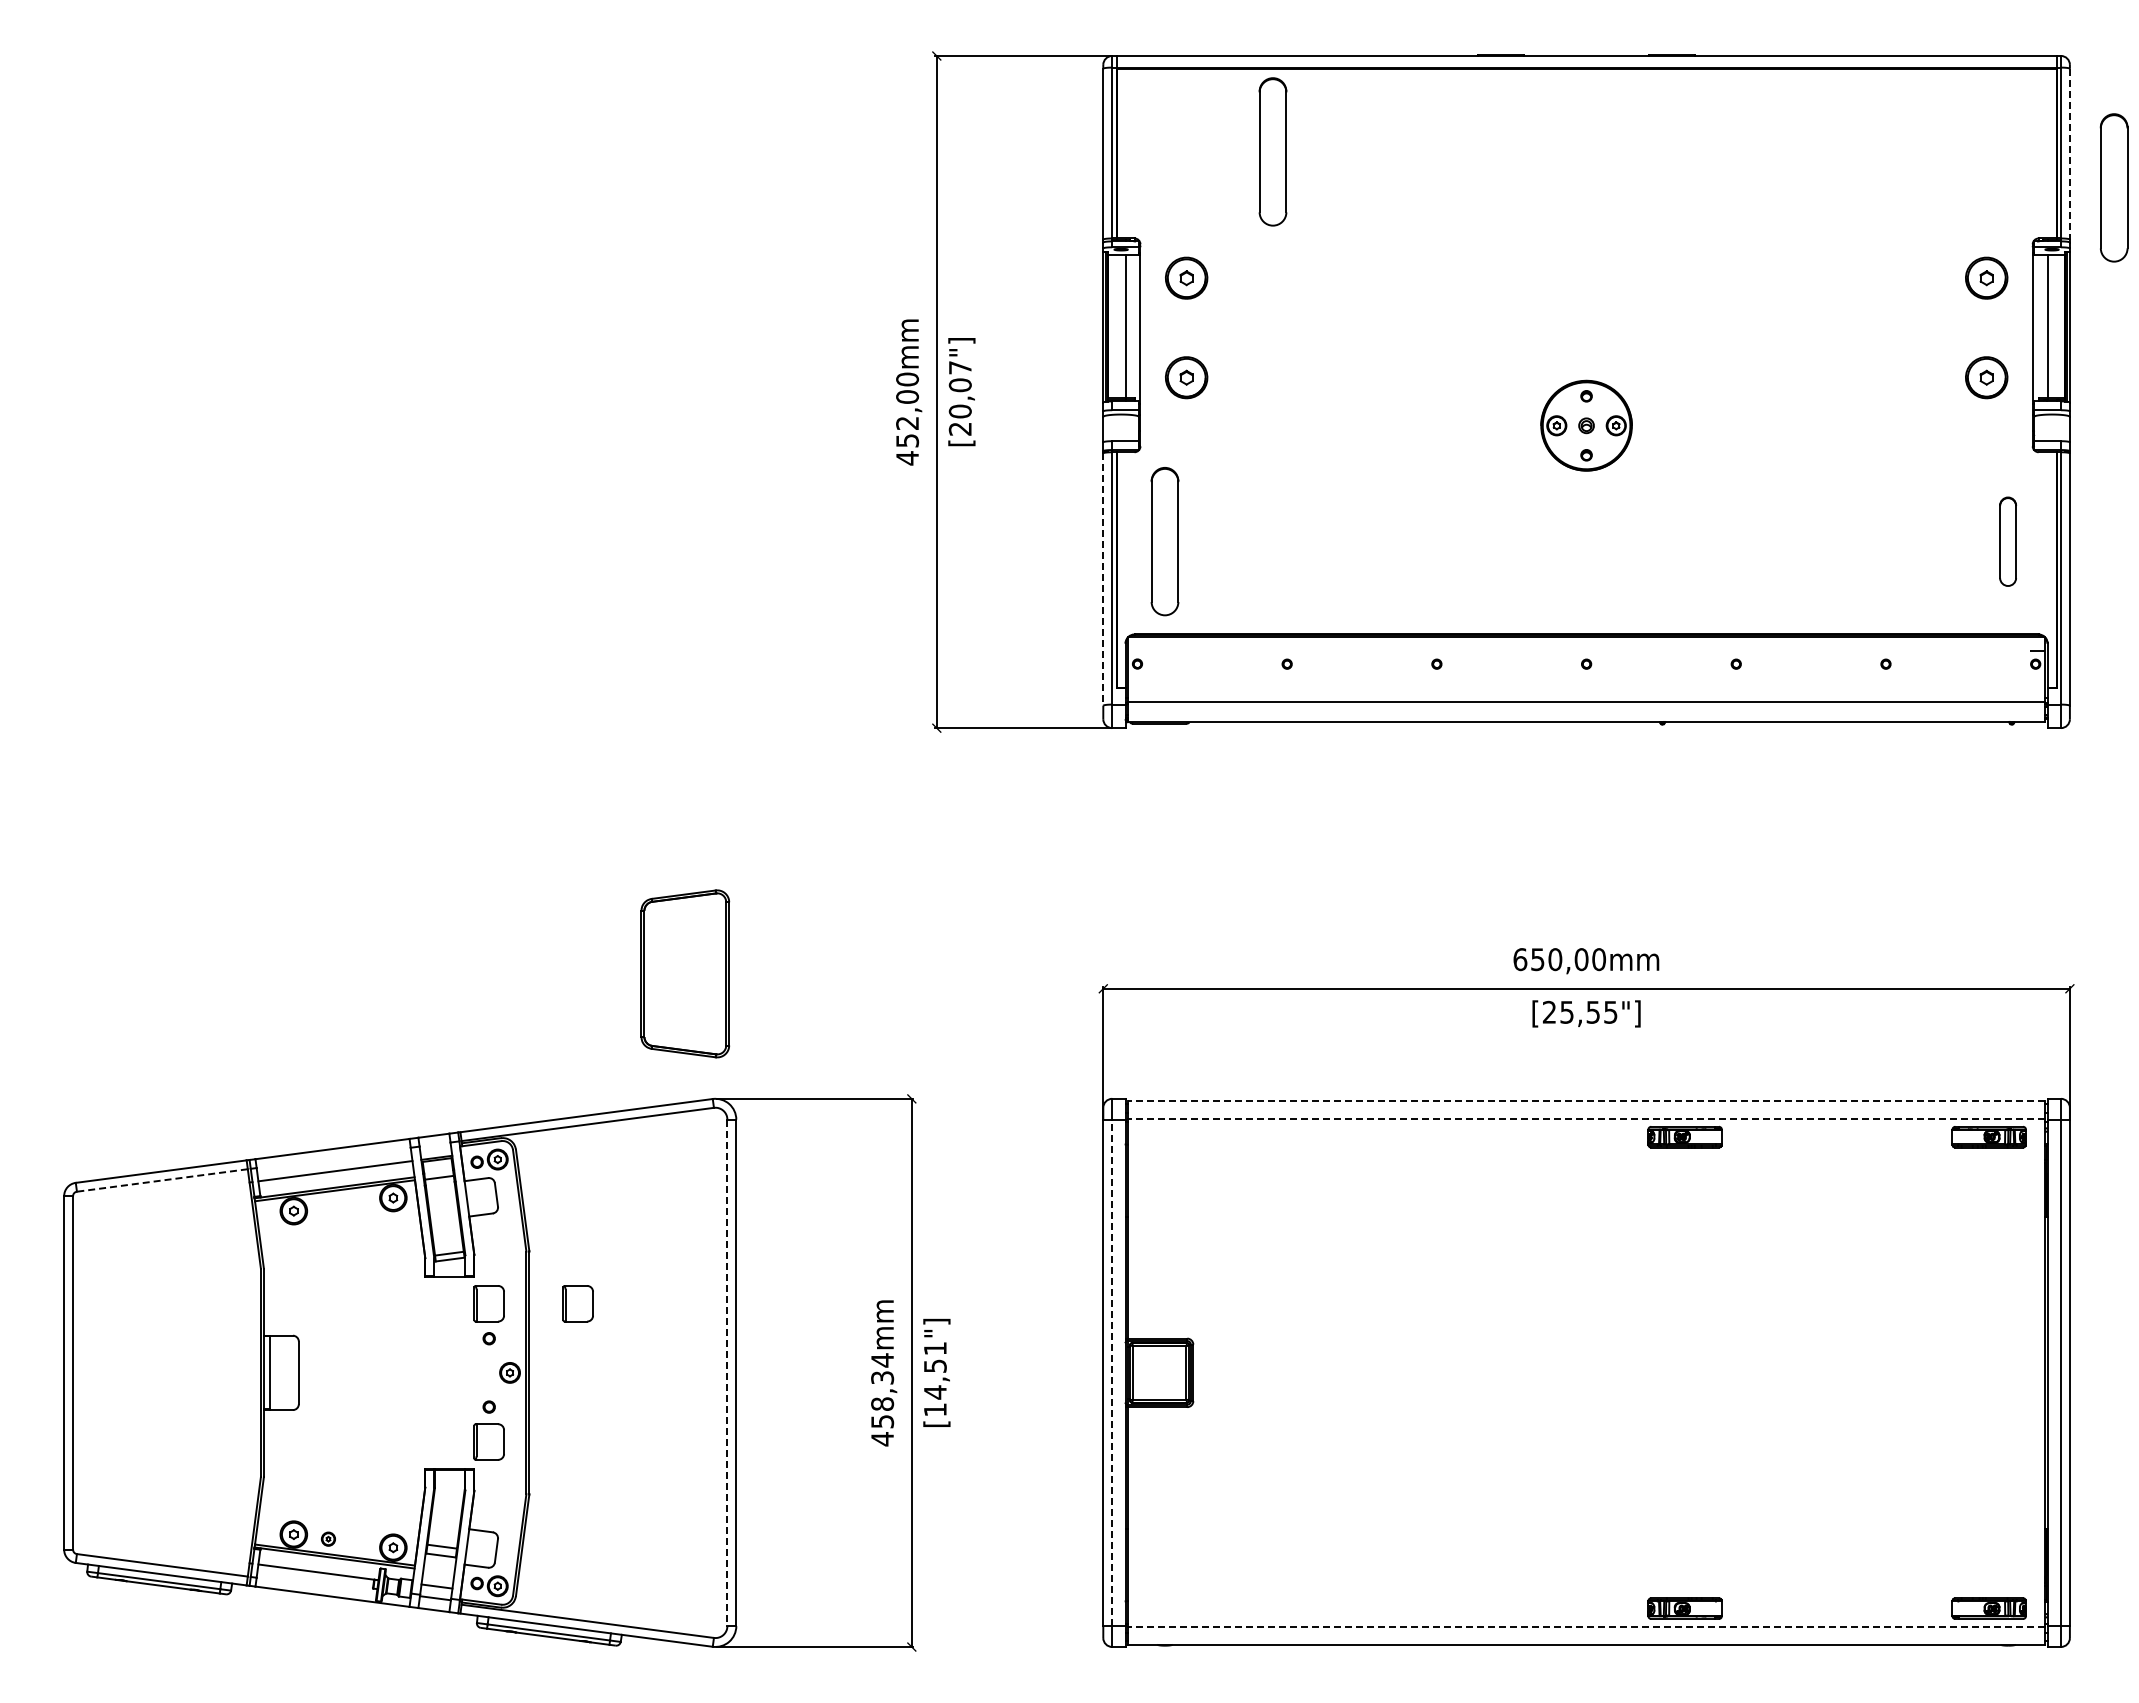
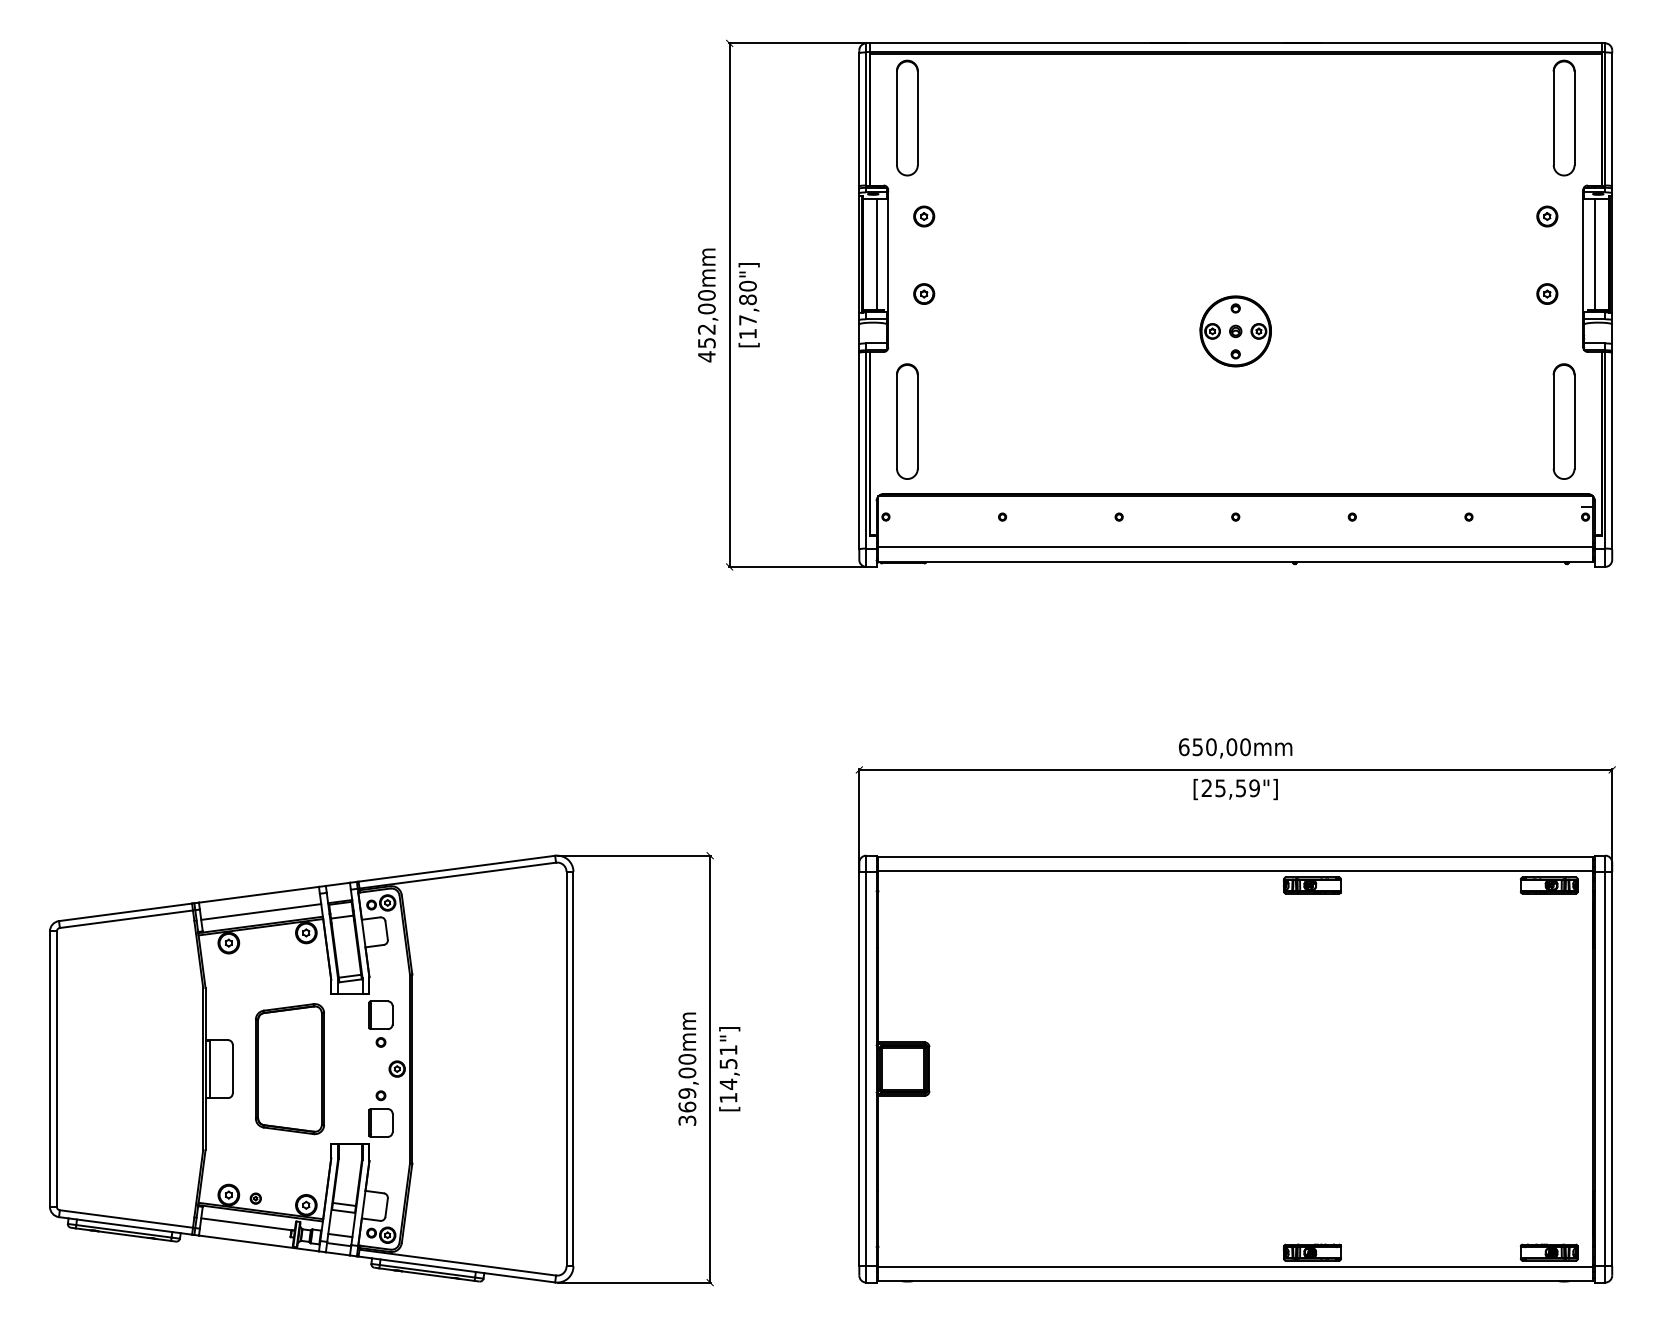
part: (1272, 151) -> (906, 117), moved
line: (2069, 154) -> (1611, 120), dashed -> solid
part: (2113, 187) -> (1563, 117), moved
part: (1186, 278) -> (924, 216), size x0.62
part: (1986, 278) -> (1547, 216), size x0.62
part: (1186, 377) -> (924, 293), size x0.62
part: (1986, 377) -> (1547, 293), size x0.62
text: (959, 397) -> (747, 309), [20,07"] -> [17,80"]
part: (2007, 541) -> (1563, 421), size x1.67
line: (1103, 580) -> (859, 451), dashed -> solid
part: (685, 973) -> (290, 1068), moved
text: (1610, 1011) -> (1254, 787), [25,55"] -> [25,59"]
line: (1586, 1101) -> (1235, 857), dashed -> solid
line: (1586, 1118) -> (1235, 870), dashed -> solid
line: (161, 1180) -> (125, 919), dashed -> solid
part: (577, 1303) -> (449, 1015), removed
line: (1112, 1372) -> (866, 1068), dashed -> solid
line: (727, 1373) -> (566, 1069), dashed -> solid
text: (882, 1399) -> (687, 1089), 458,34mm -> 369,00mm
line: (1586, 1626) -> (1235, 1266), dashed -> solid

